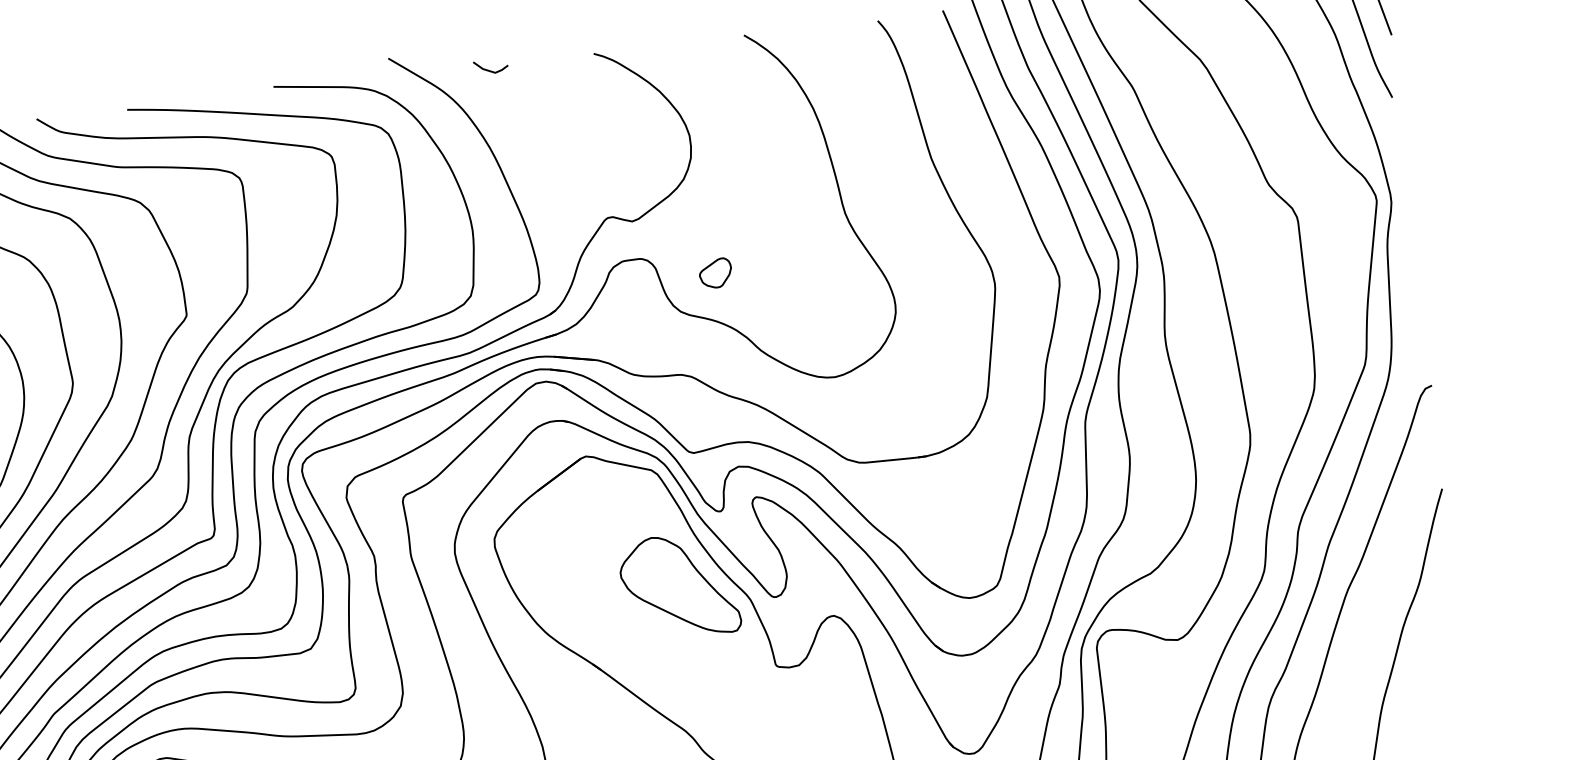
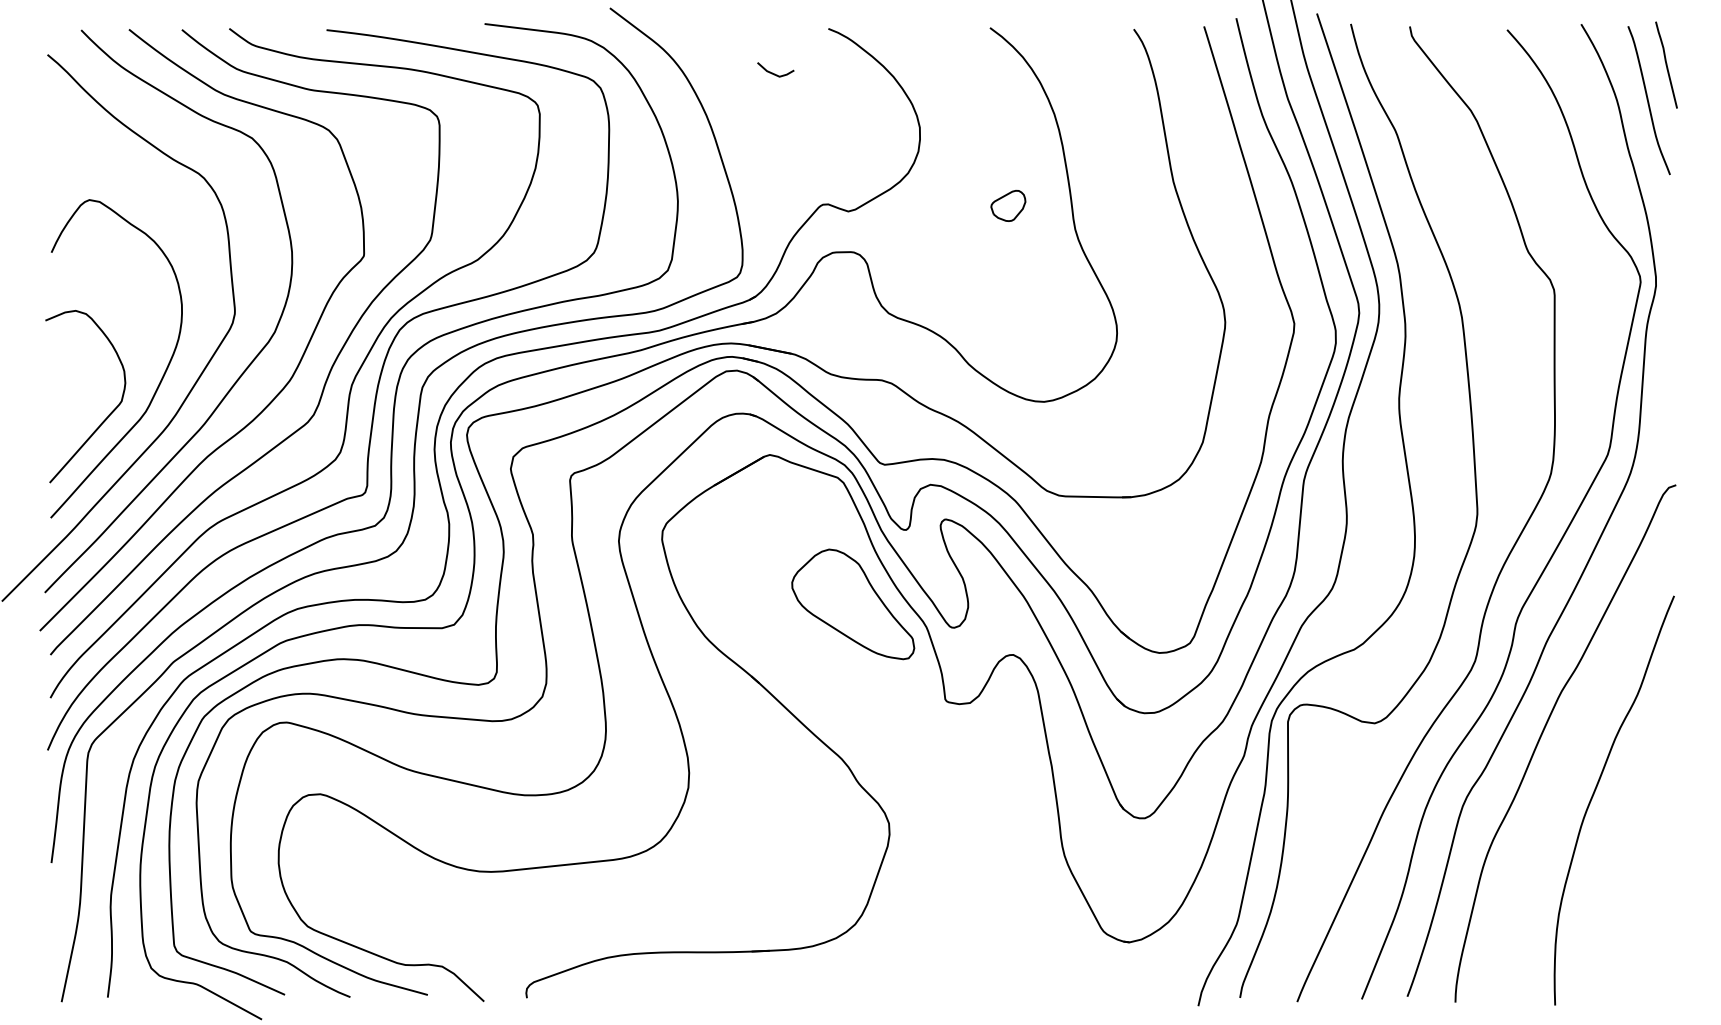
line: (491, 70) -> (775, 73), moved
part: (715, 272) -> (1008, 205), moved

